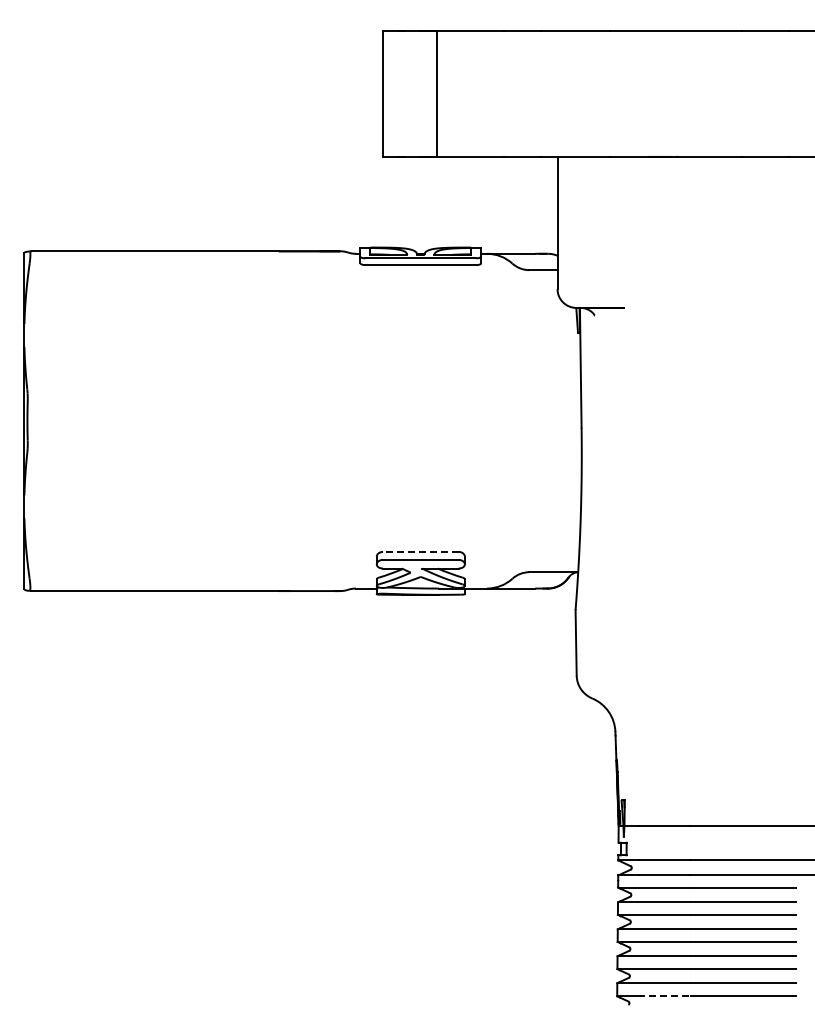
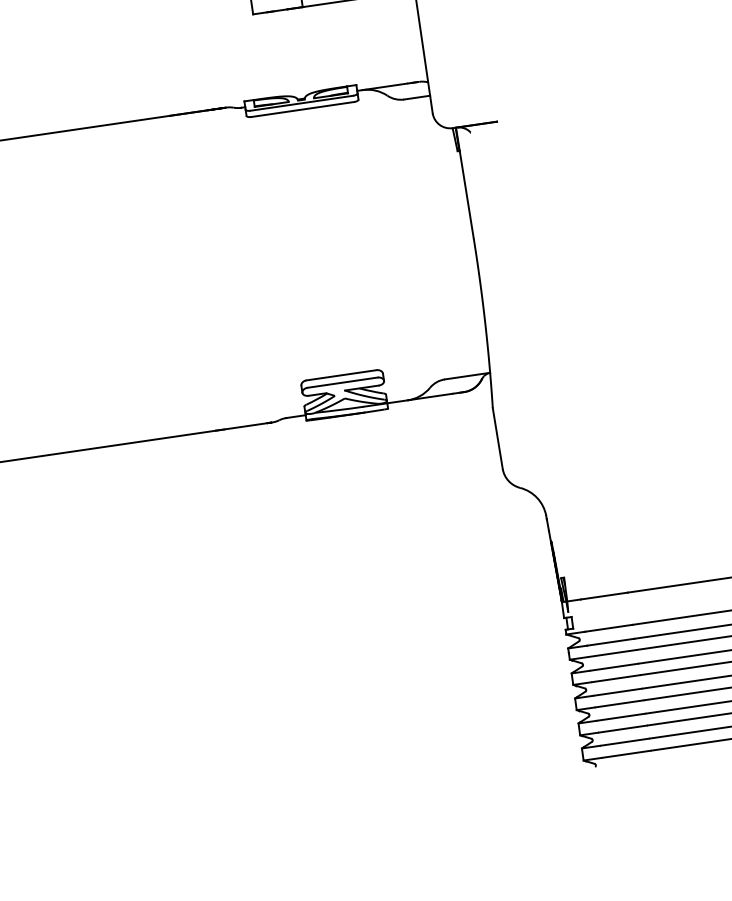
line: (420, 551) -> (341, 374), dashed -> solid
line: (663, 996) -> (626, 754), dashed -> solid

